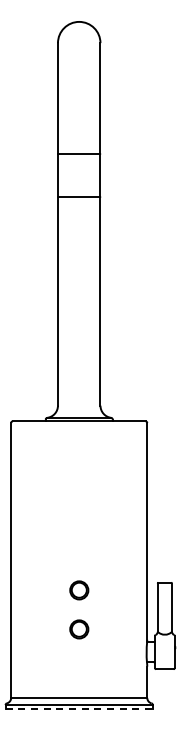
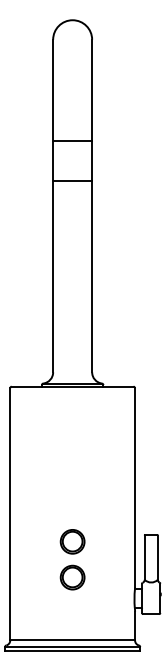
part: (79, 590) -> (72, 541), size x1.43
part: (79, 629) -> (72, 577), size x1.43
line: (79, 709) -> (72, 651), dashed -> solid

